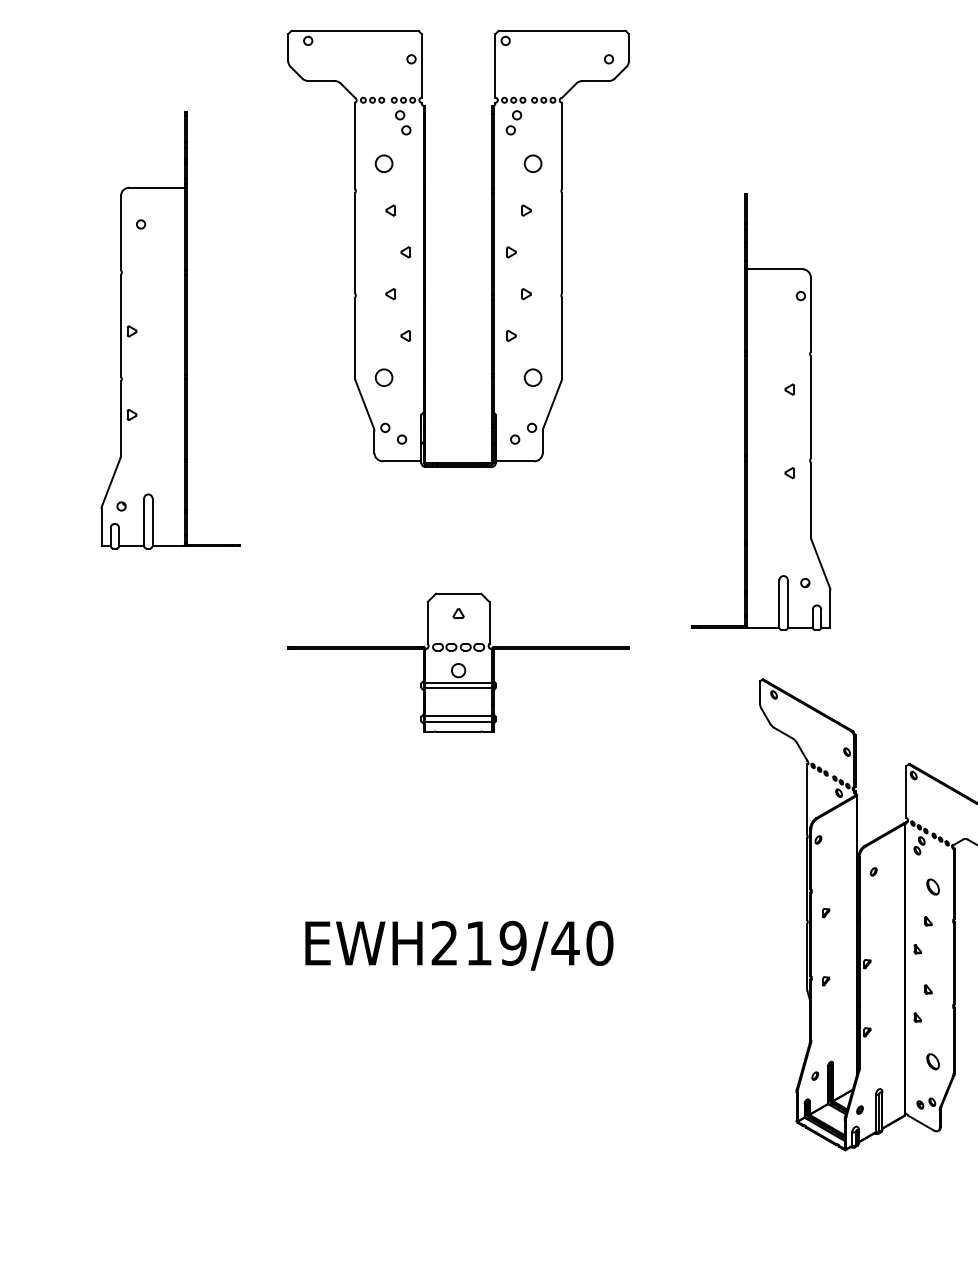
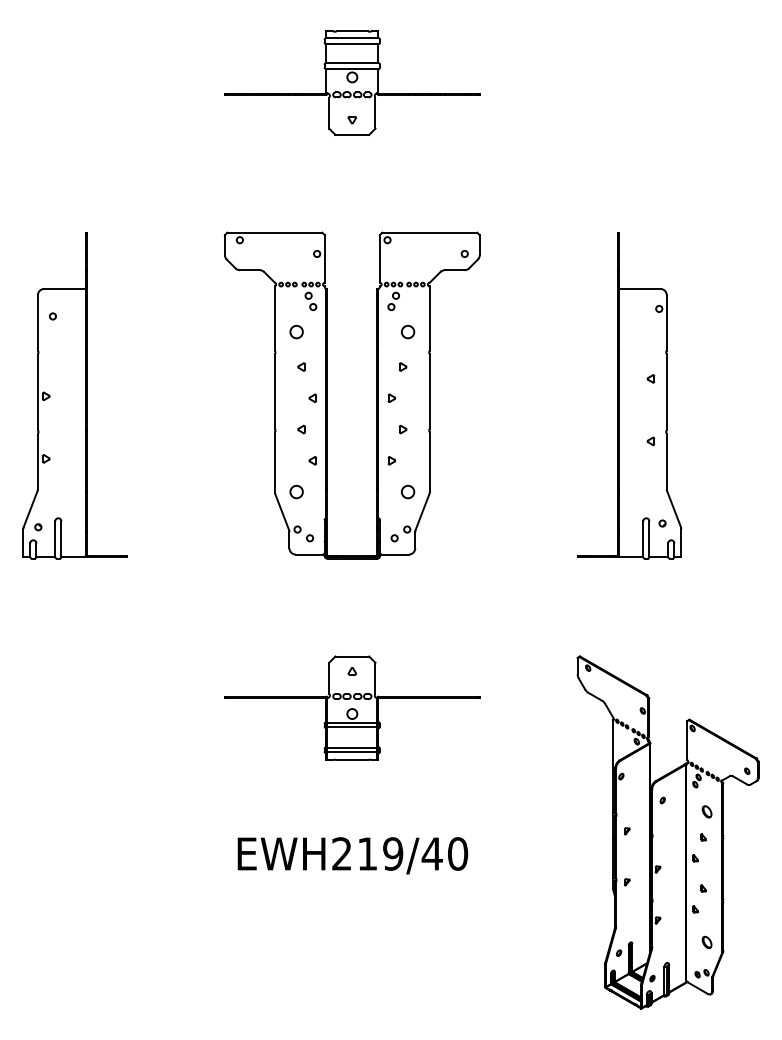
part: (425, 248) -> (327, 395), moved
part: (169, 330) -> (74, 395), moved
part: (761, 411) -> (629, 395), moved
part: (458, 661) -> (352, 707), moved

